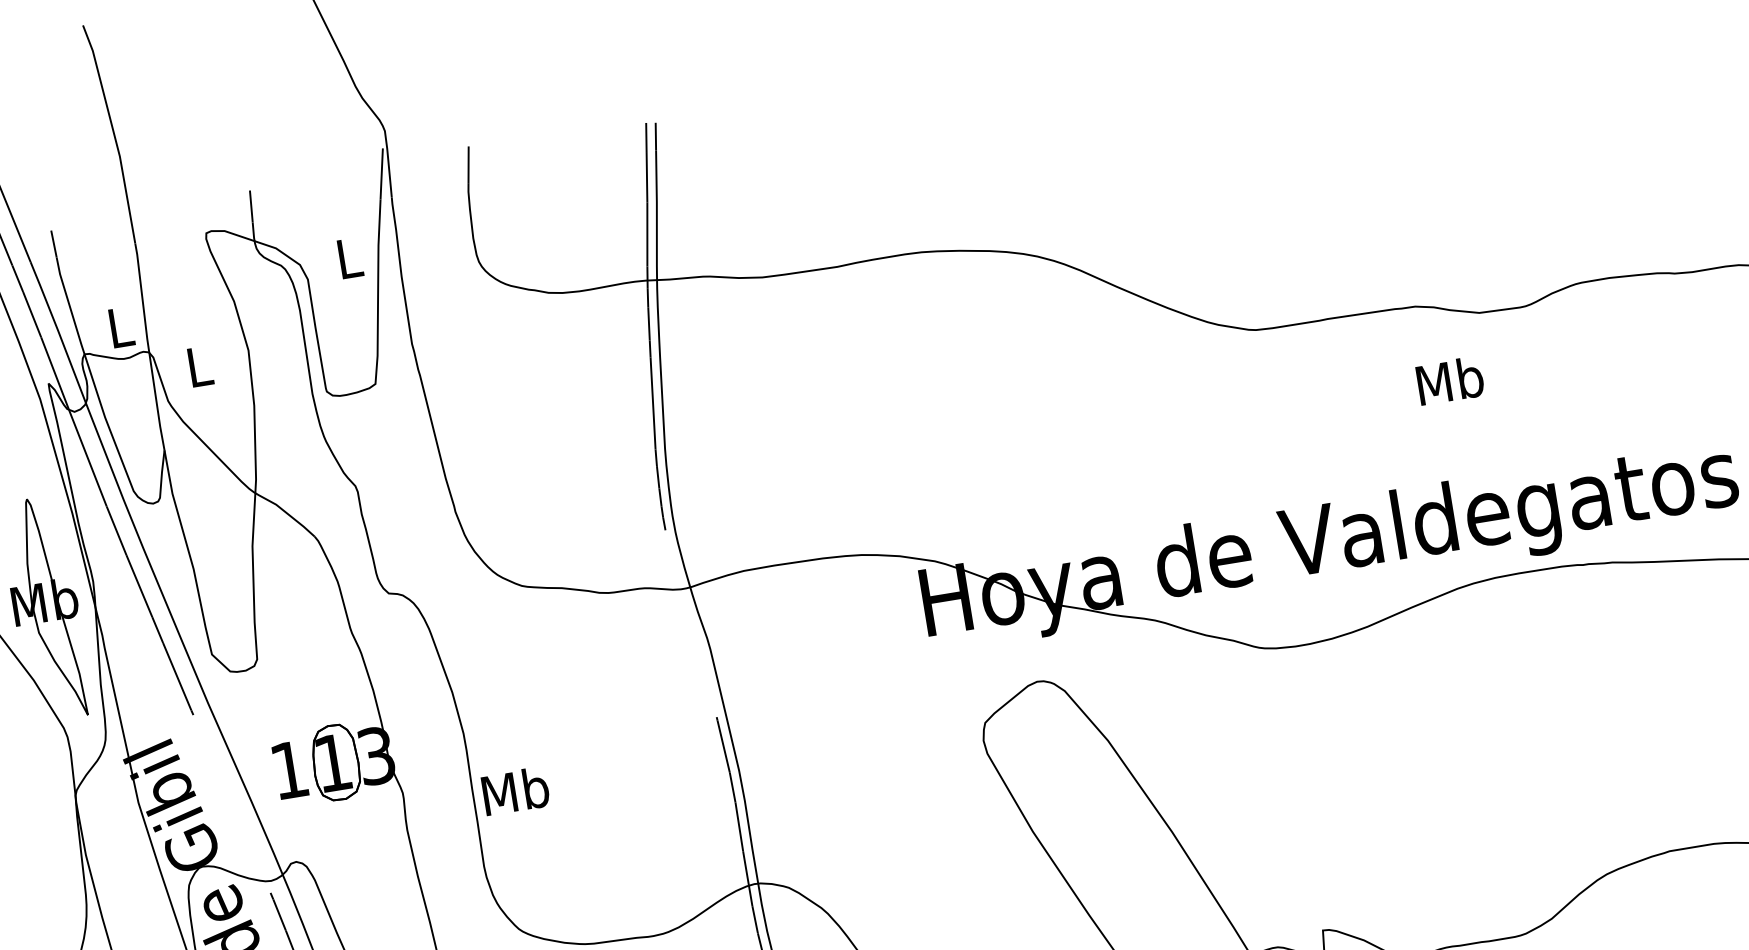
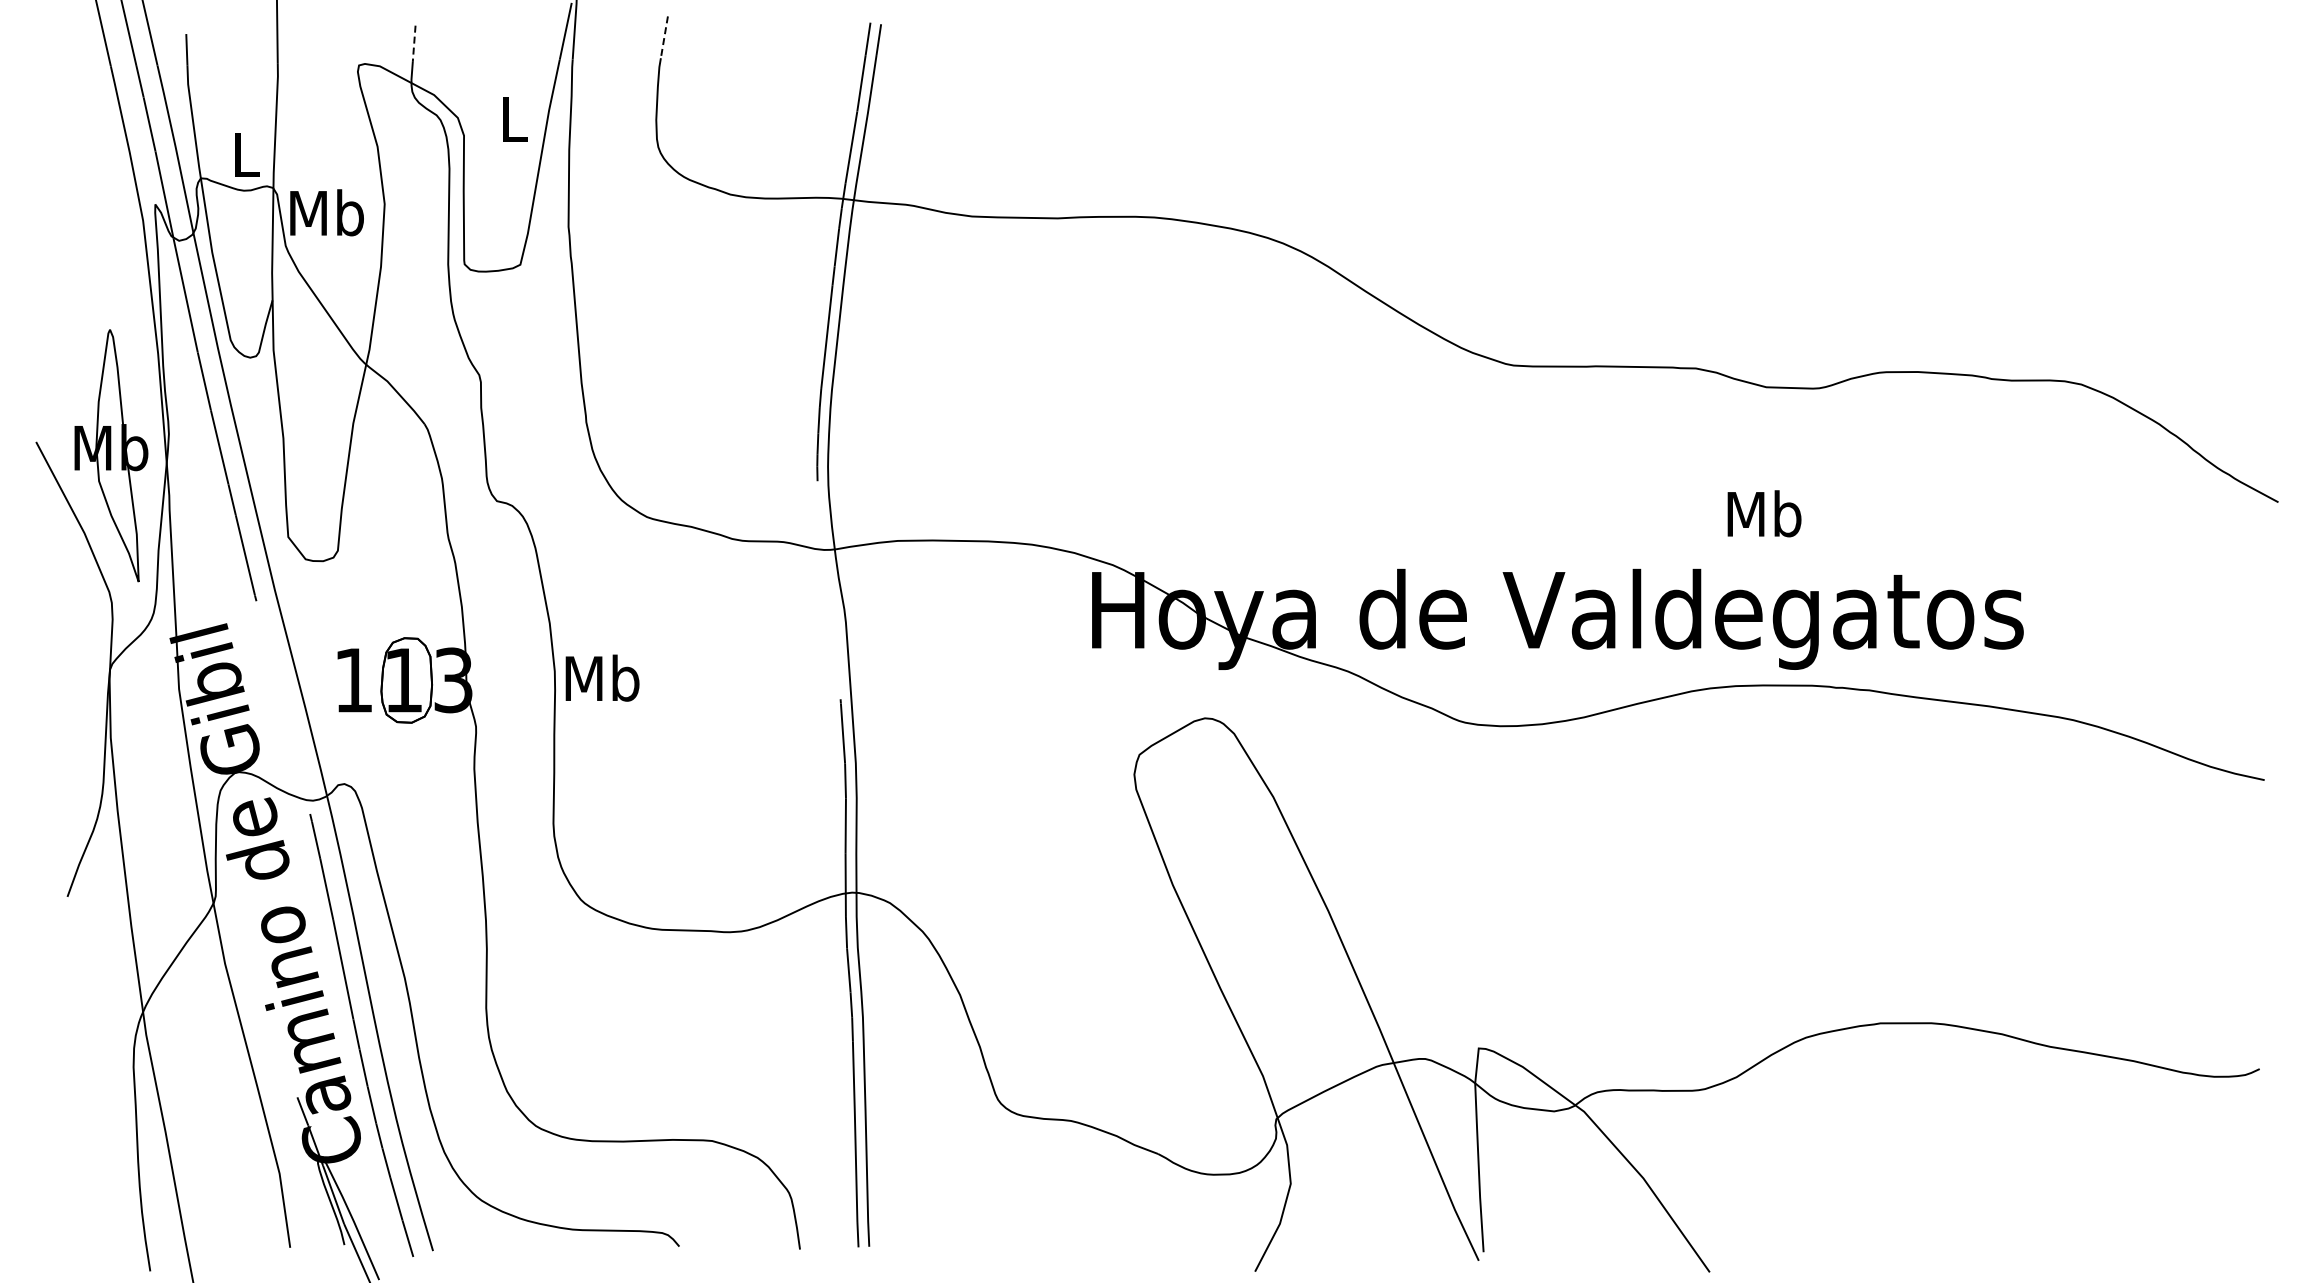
line: (468, 165) -> (664, 37), solid -> dashed
line: (251, 207) -> (414, 44), solid -> dashed
text: (198, 366) -> (326, 212), L -> Mb
text: (1450, 380) -> (1764, 513), moved
text: (515, 790) -> (602, 677), moved

